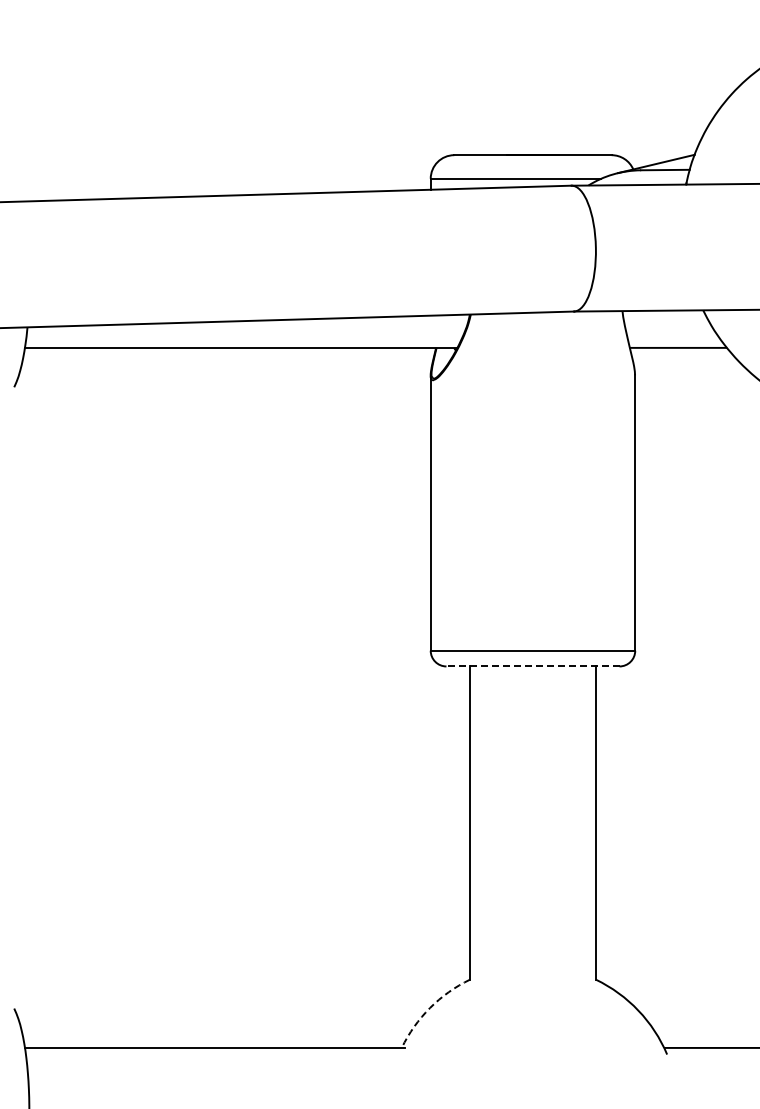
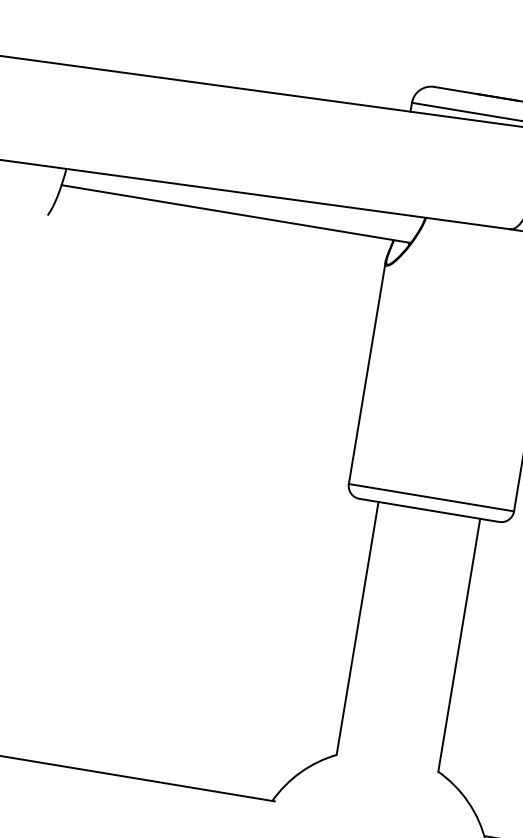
line: (532, 666) -> (428, 510), dashed -> solid
arc: (430, 1007) -> (300, 772), dashed -> solid

